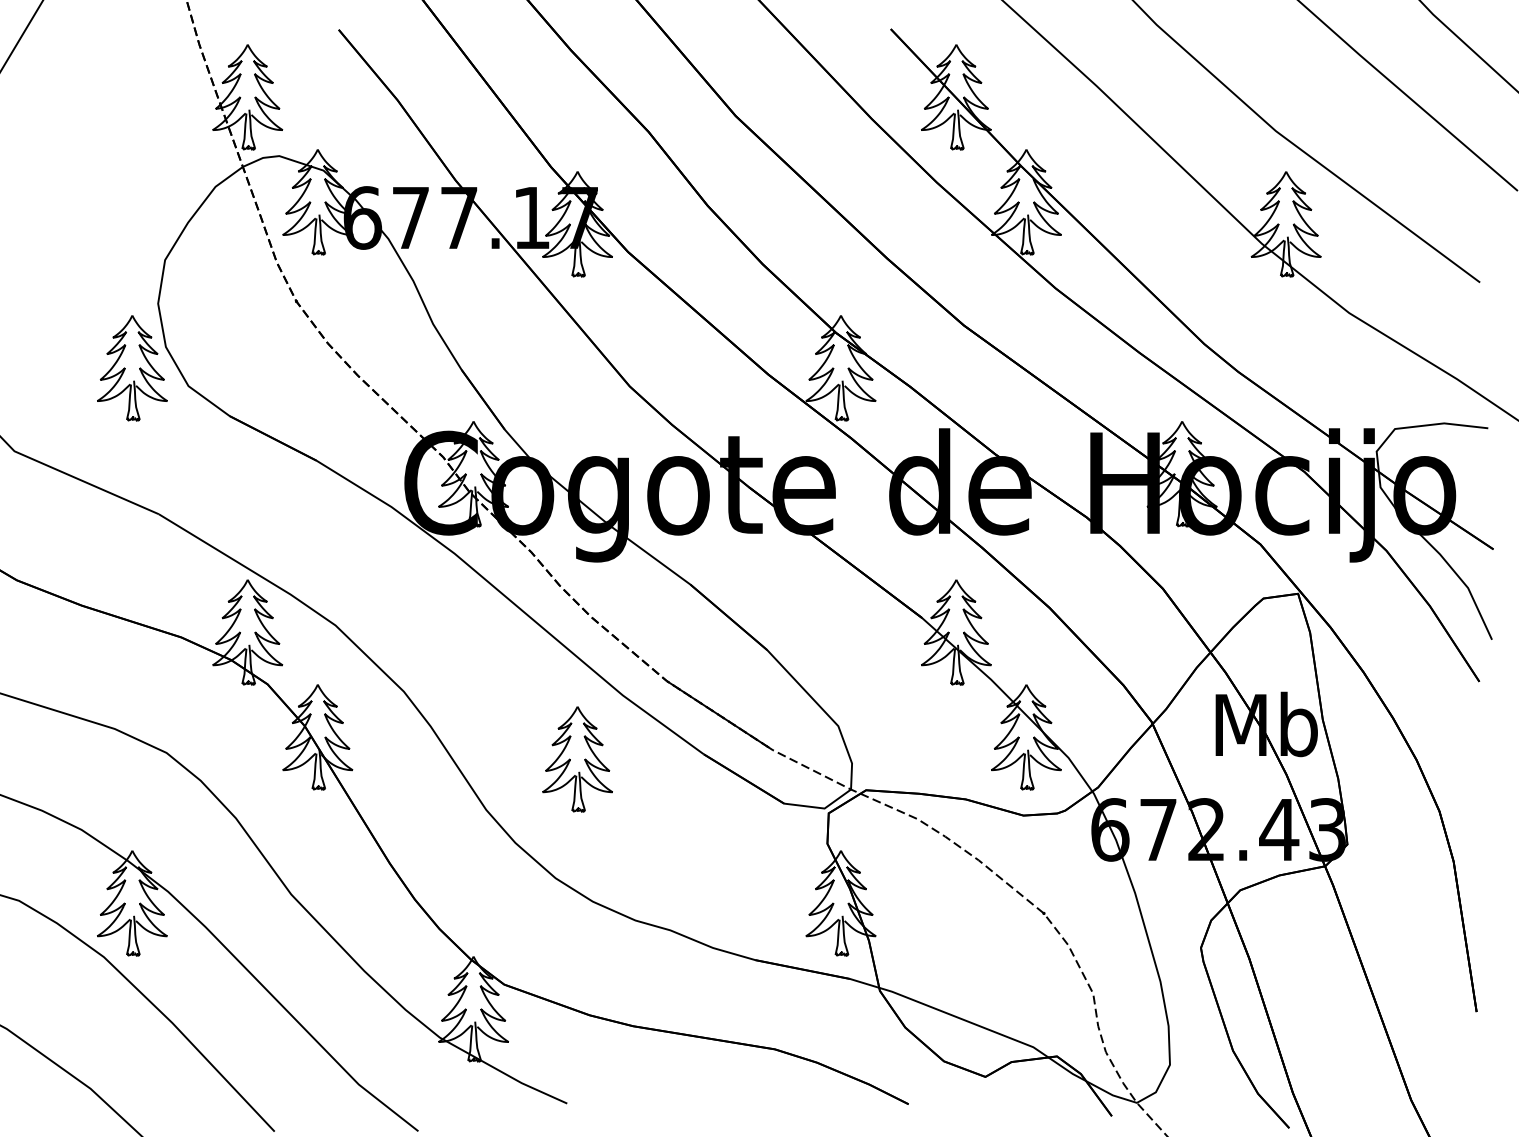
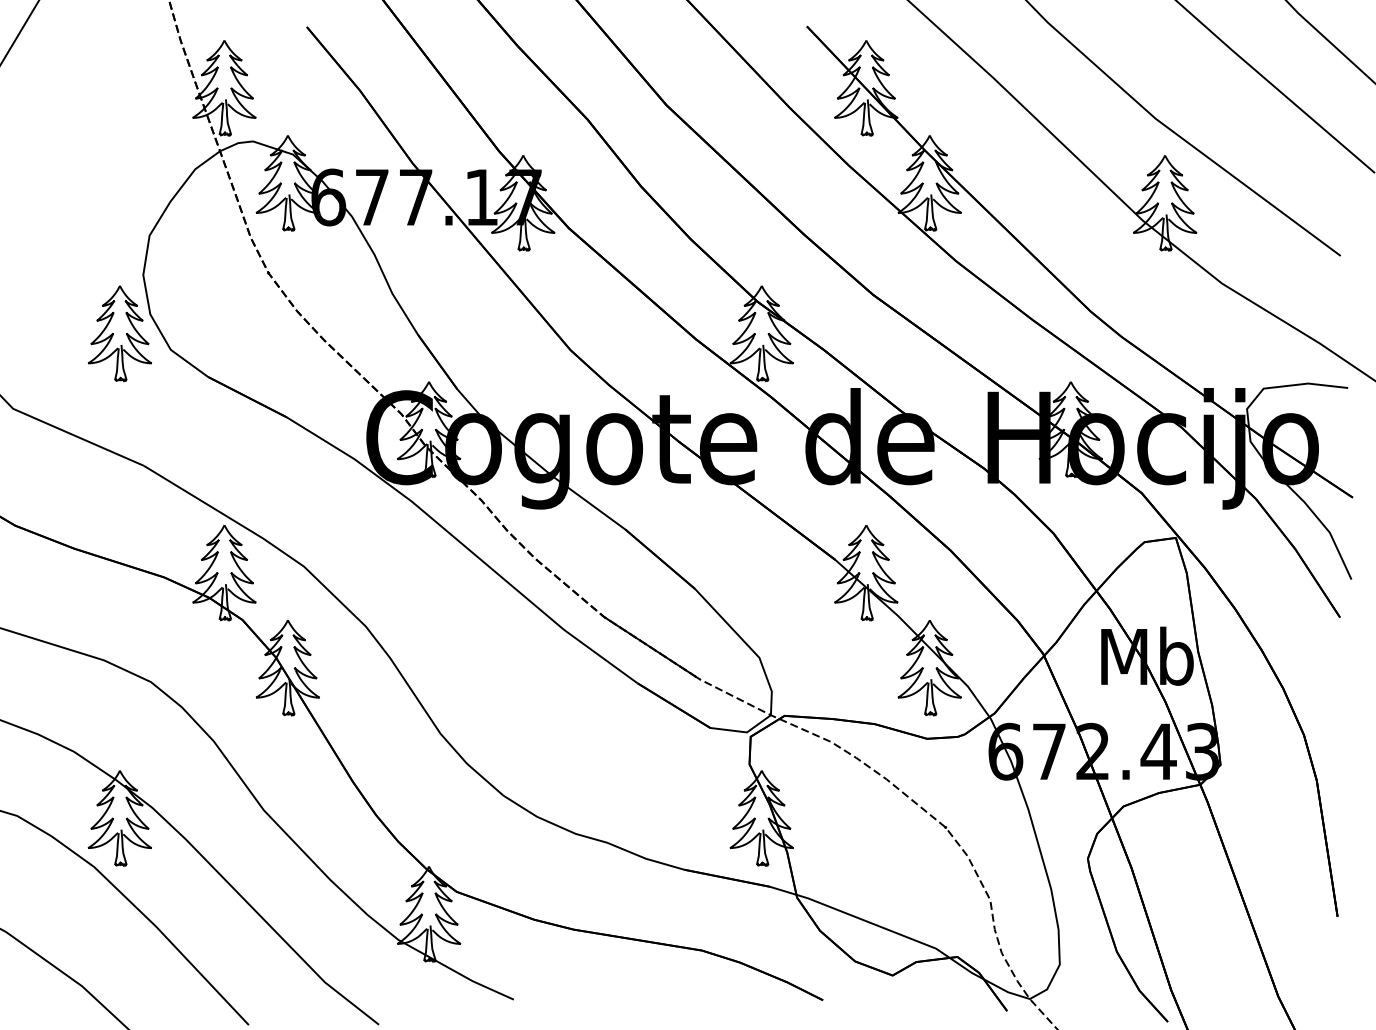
part: (577, 759) -> (523, 688), removed

